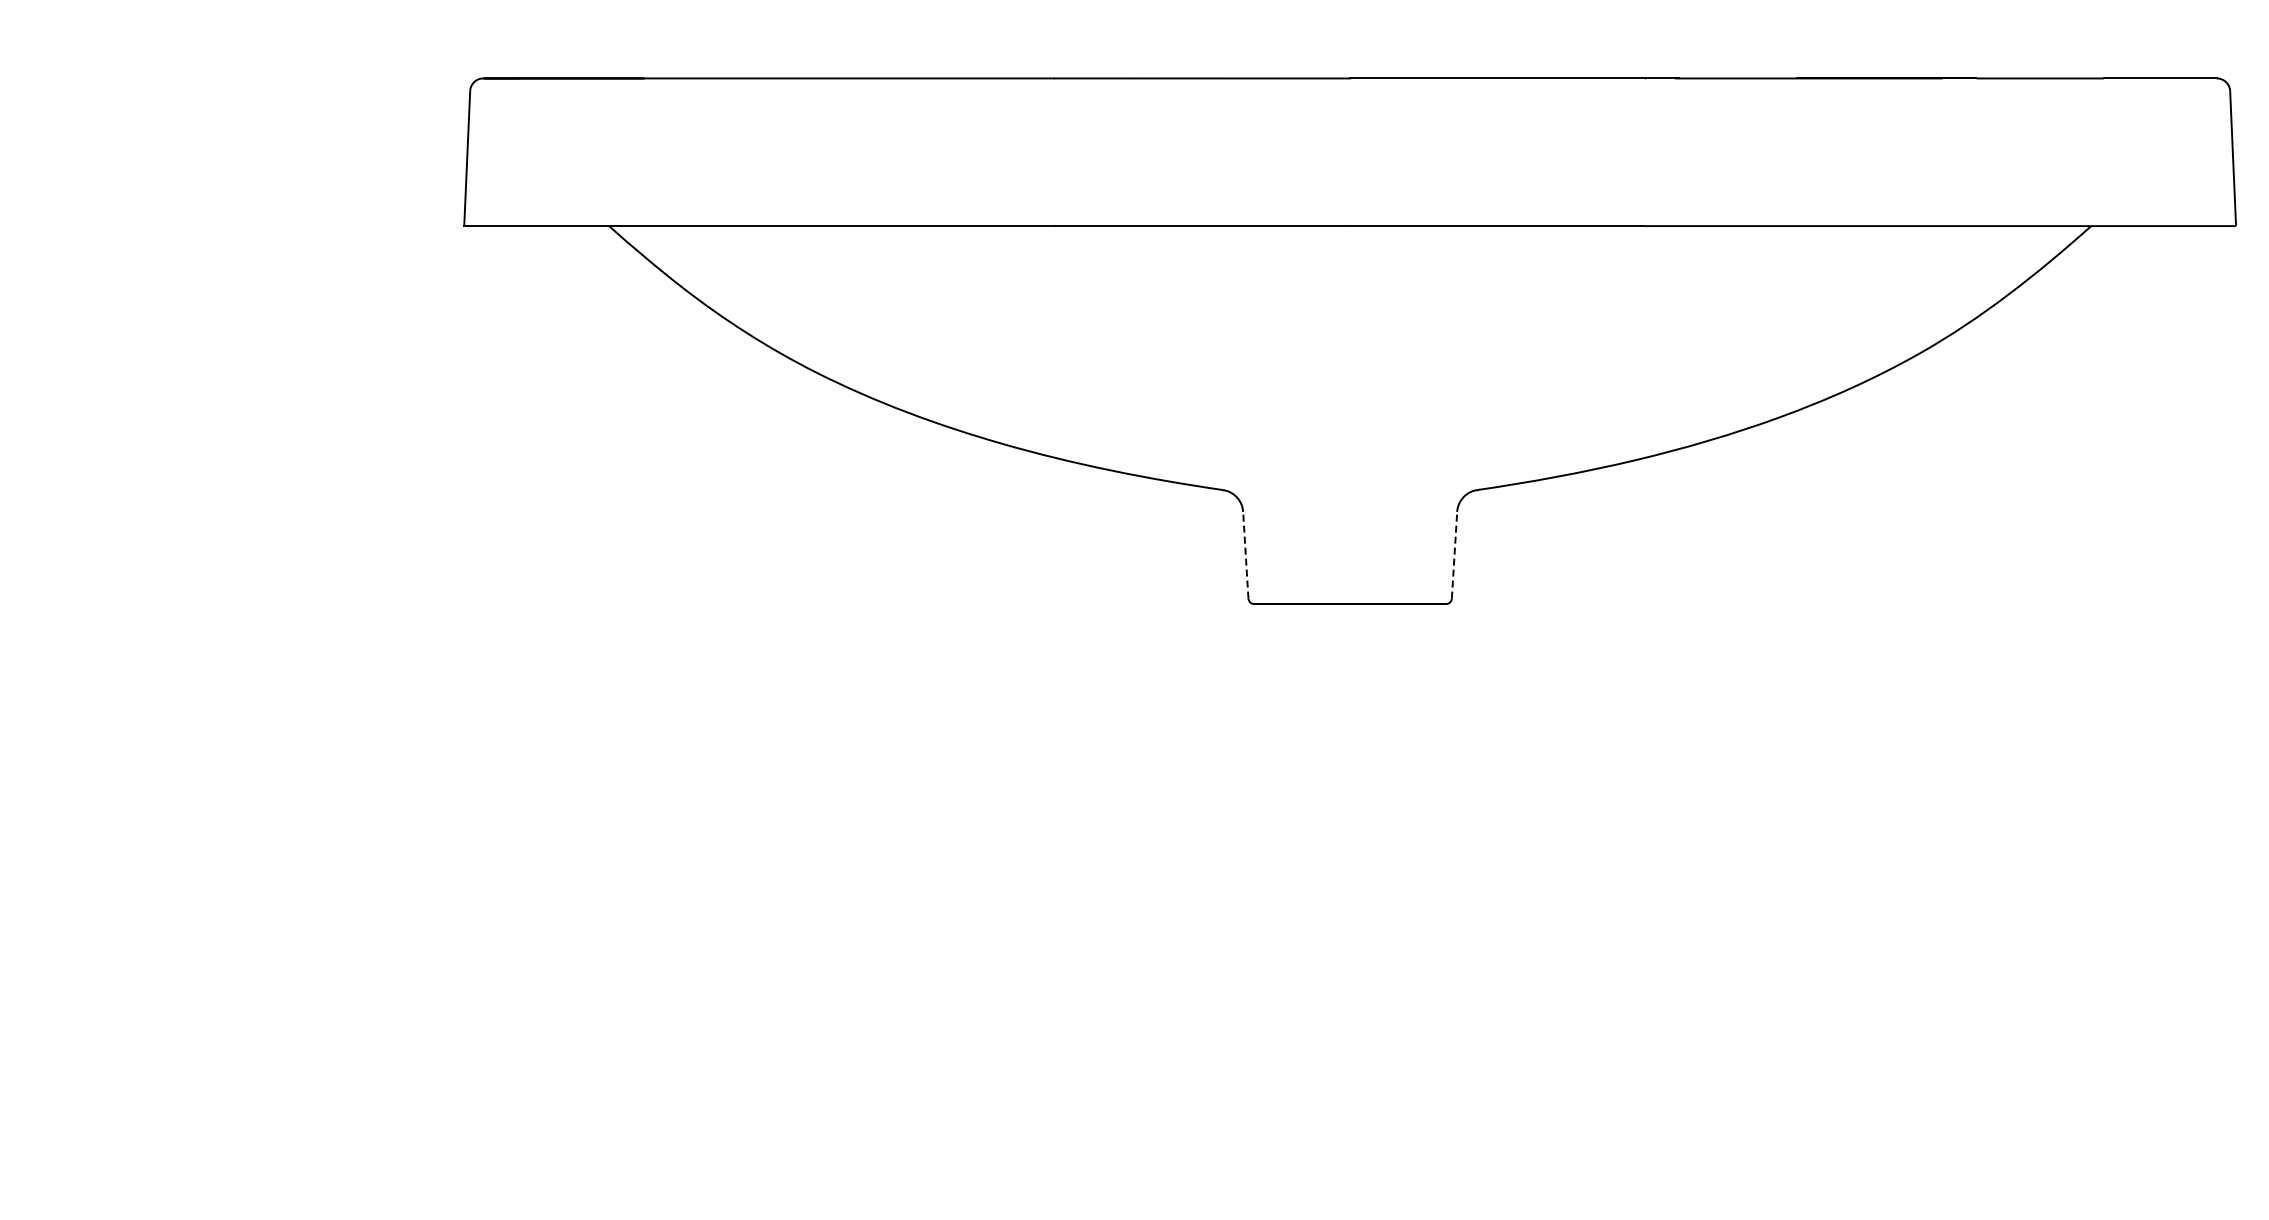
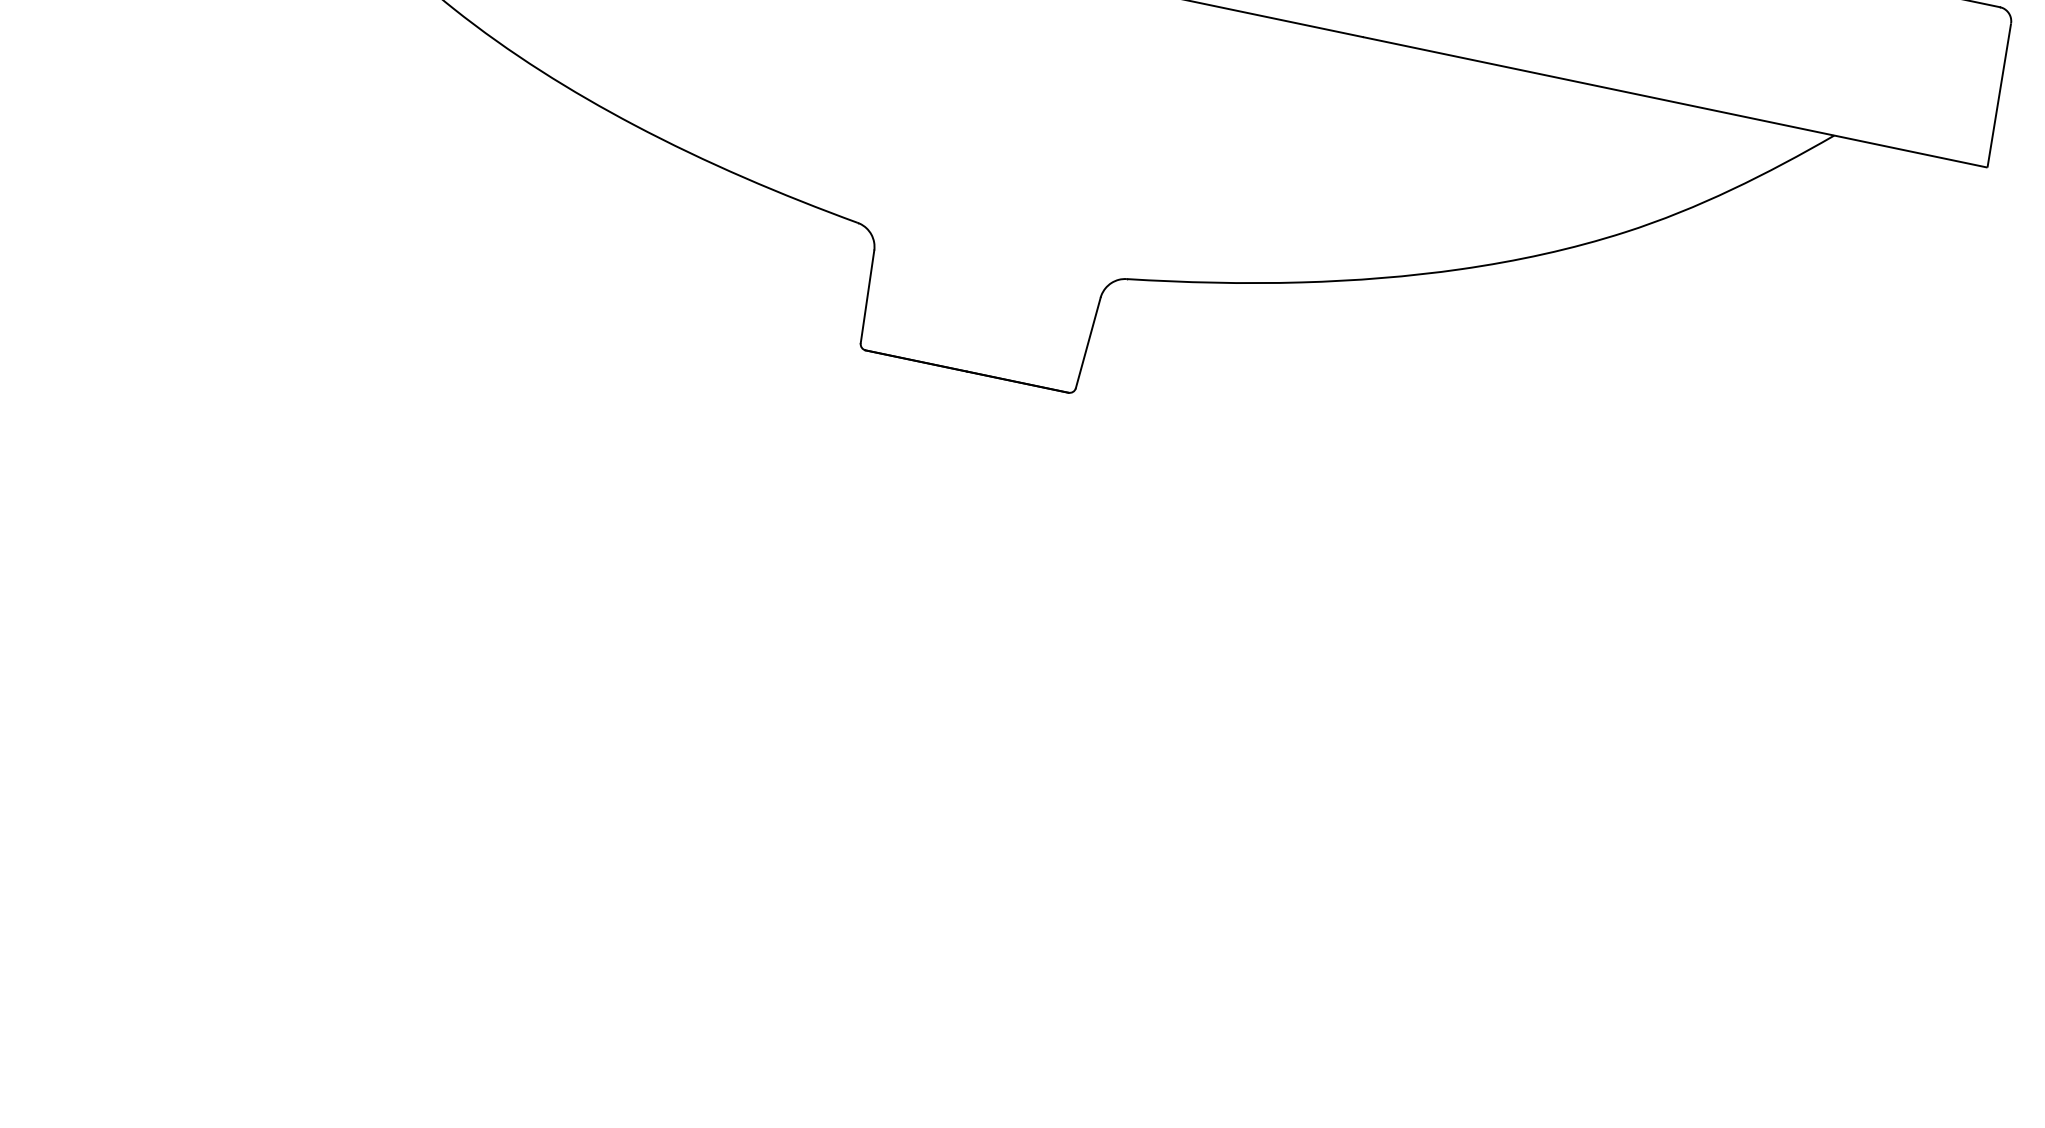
line: (1245, 554) -> (867, 296), dashed -> solid
line: (1454, 554) -> (1088, 342), dashed -> solid

